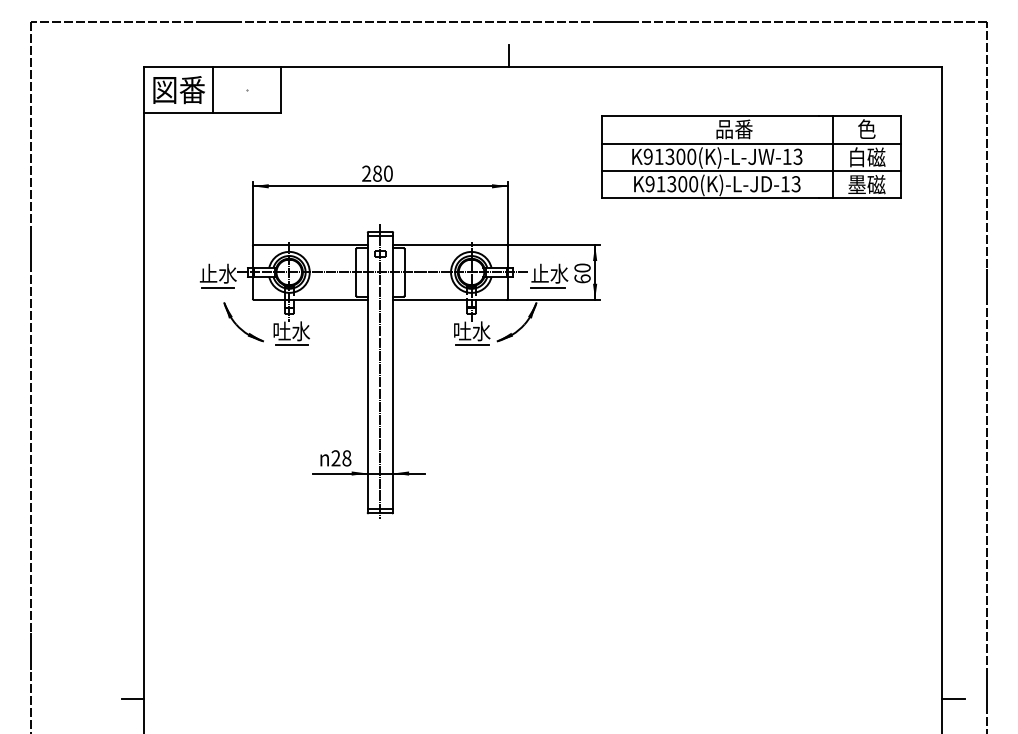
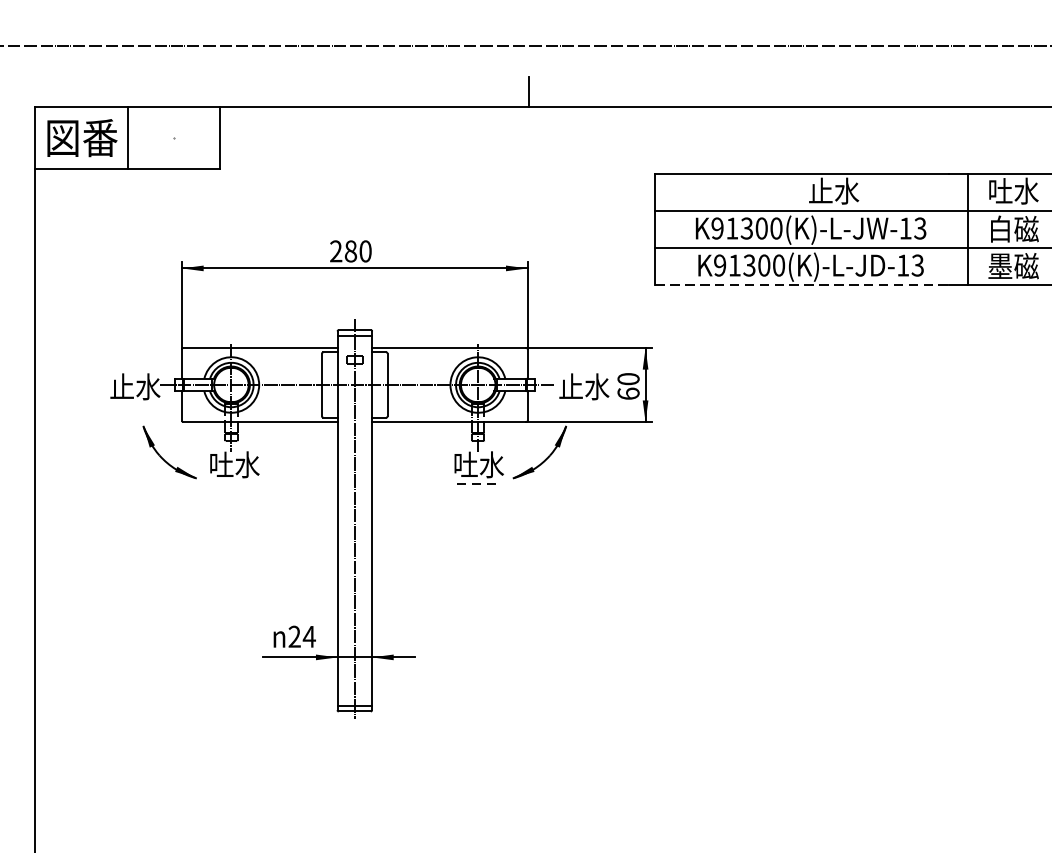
text: (733, 129) -> (832, 191), 品番 -> 止水
text: (867, 129) -> (1014, 191), 色 -> 吐水
line: (710, 198) -> (801, 284), solid -> dashed
line: (217, 287) -> (134, 405), removed
line: (547, 287) -> (581, 405), removed
line: (291, 345) -> (234, 483), removed
line: (472, 345) -> (479, 483), solid -> dashed
text: (346, 458) -> (308, 637), 28 -> 24

